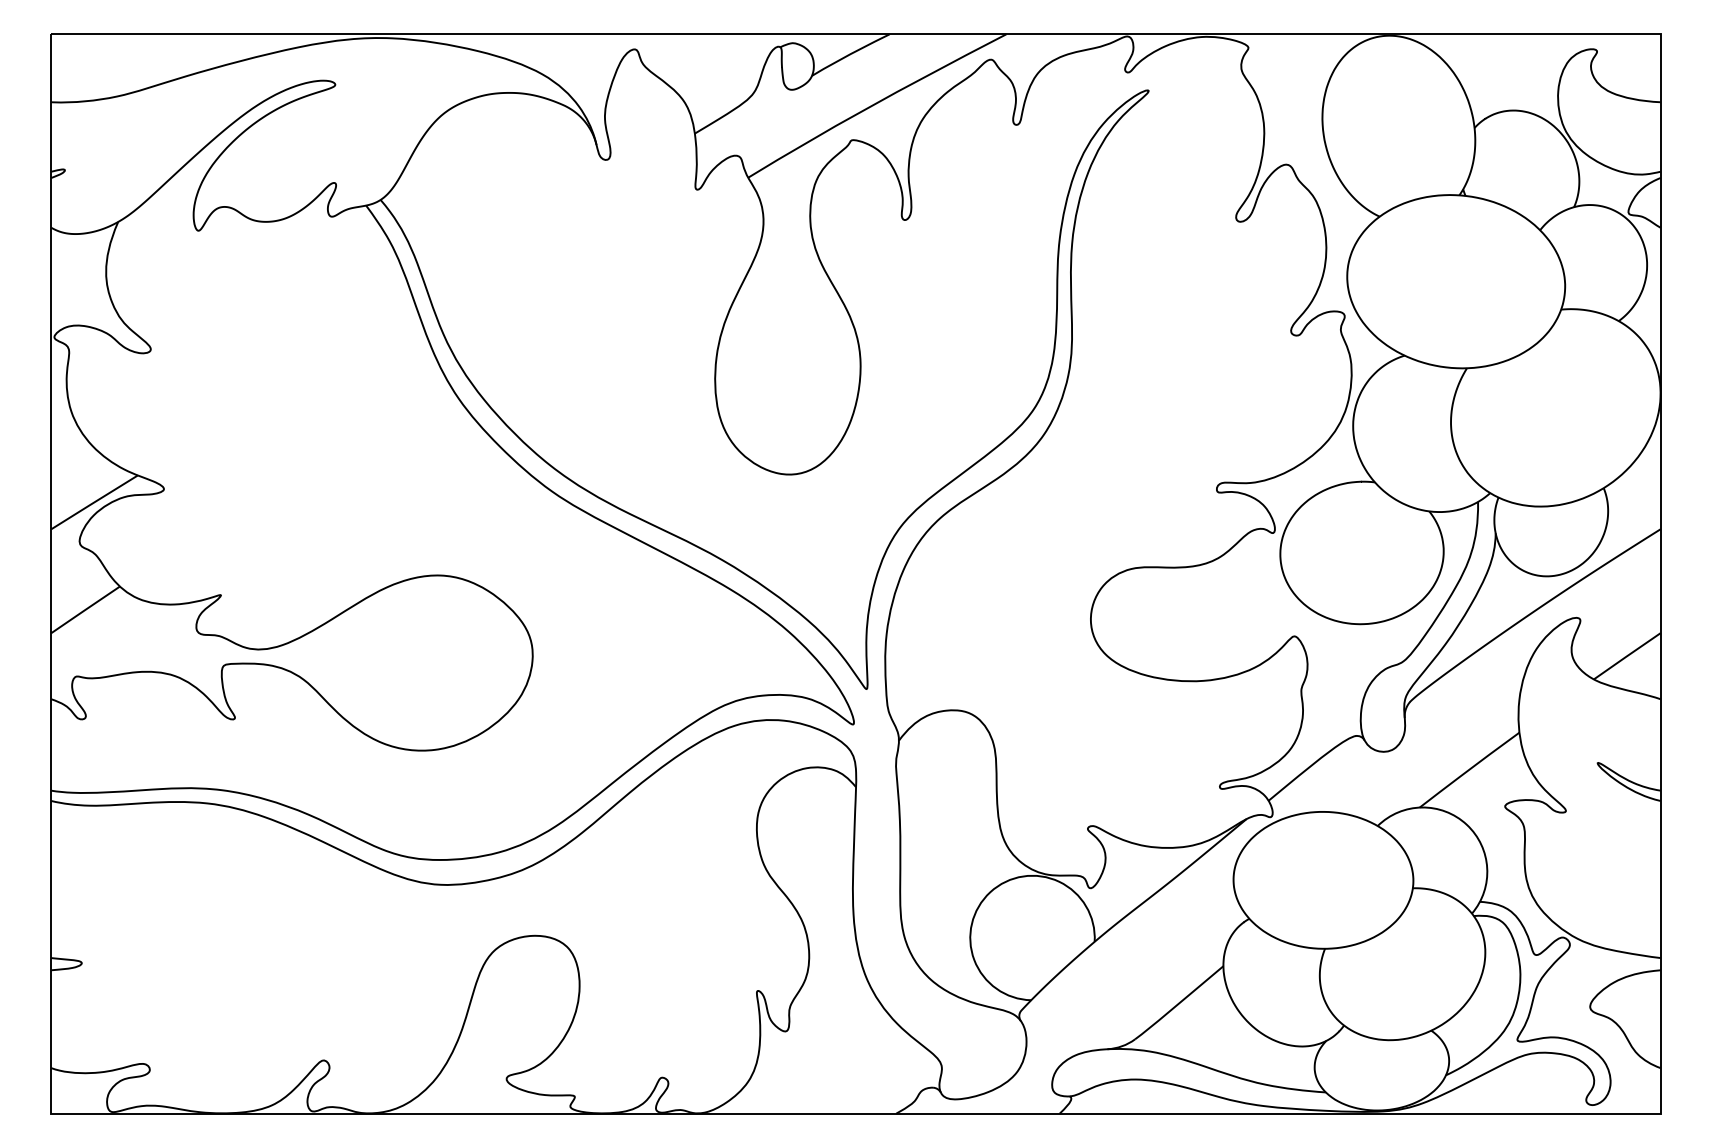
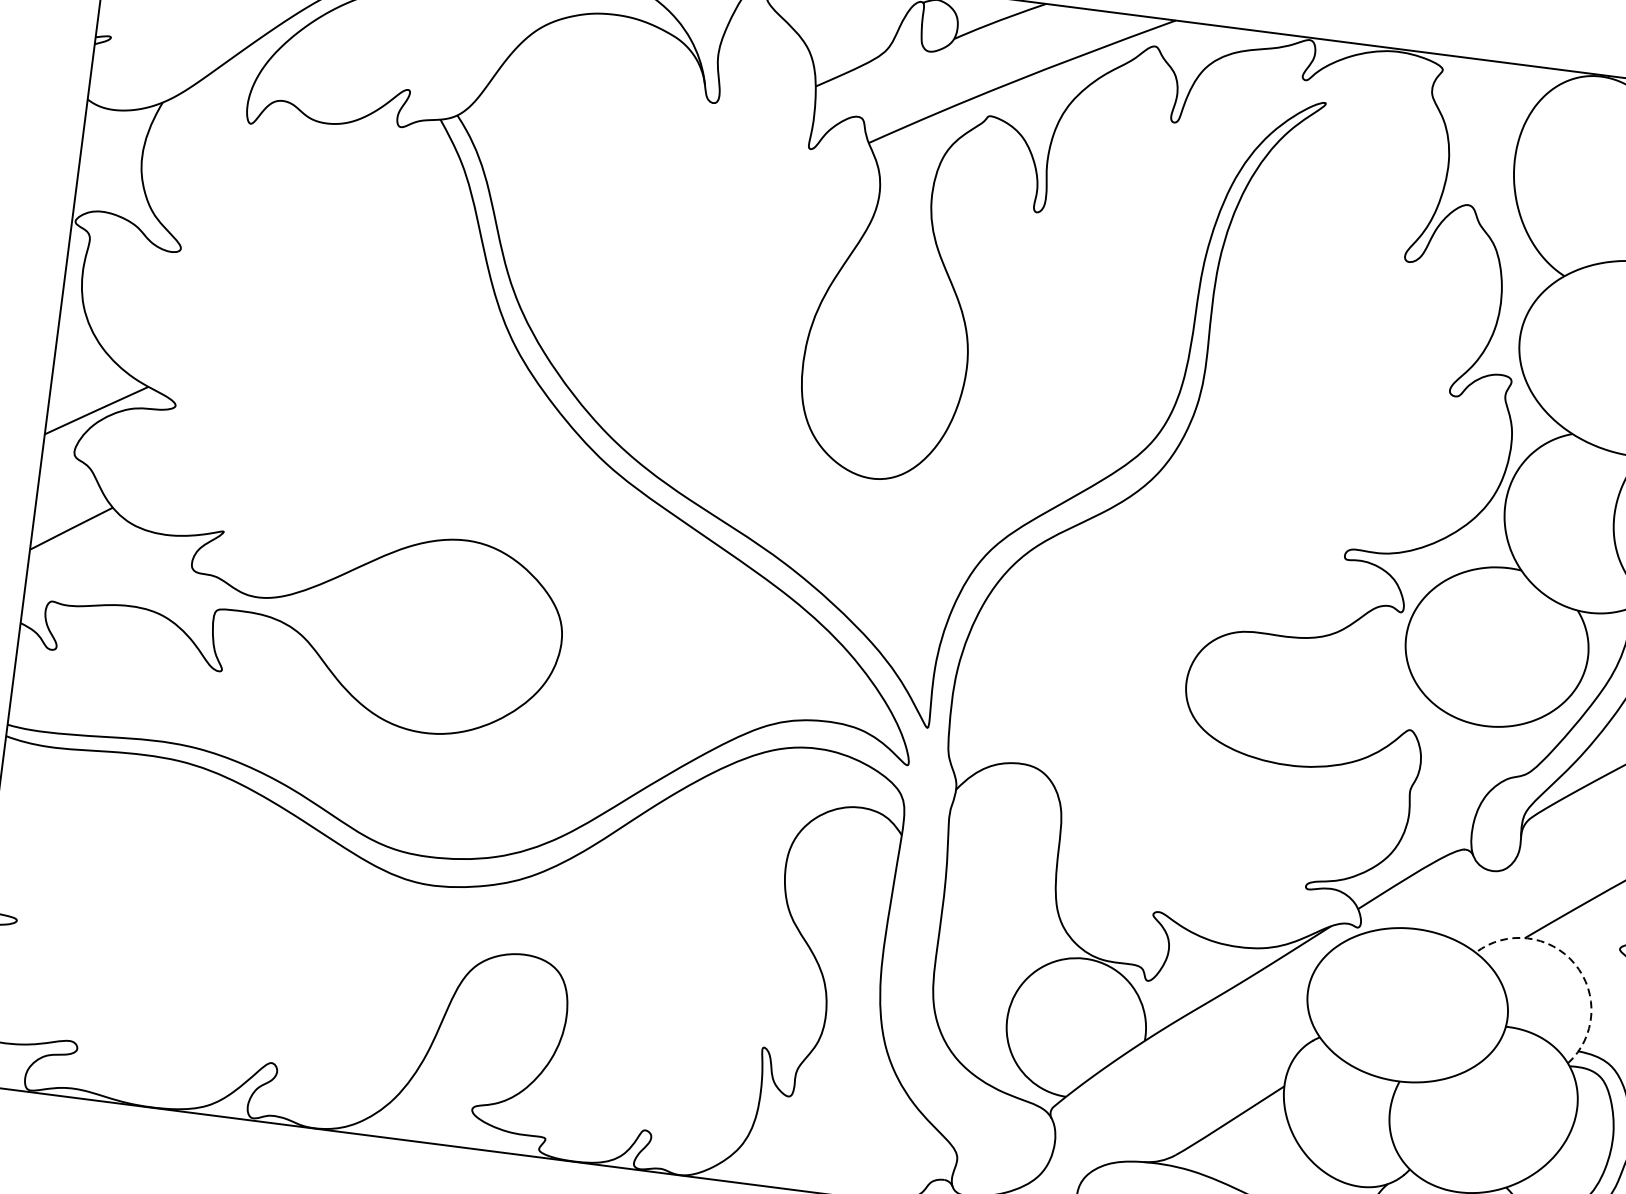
arc: (1466, 824) -> (1574, 963), solid -> dashed

